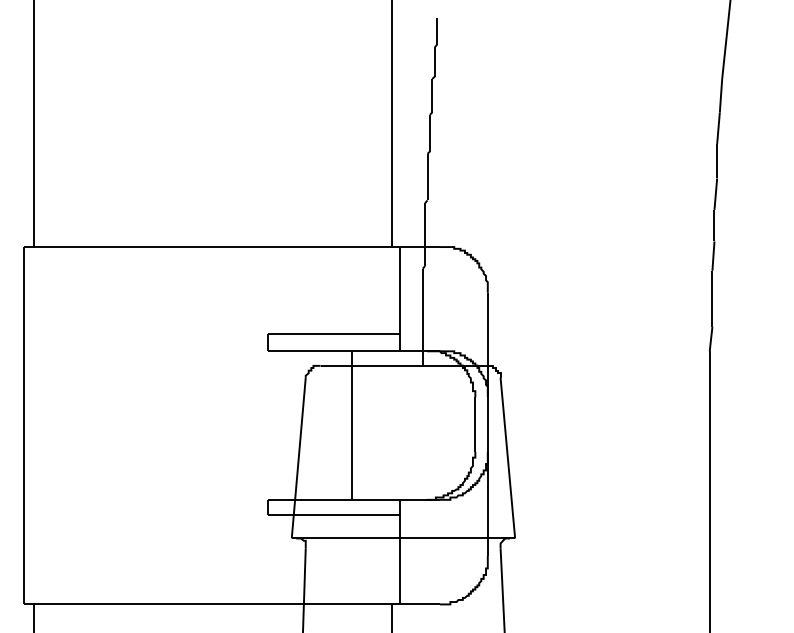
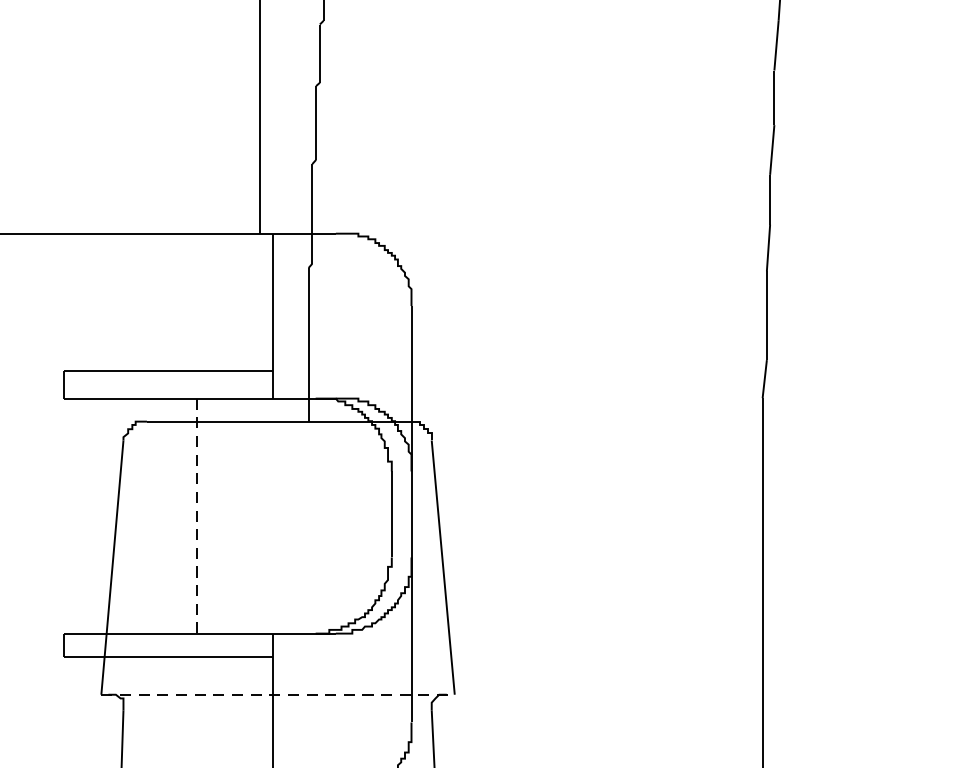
line: (352, 426) -> (197, 517), solid -> dashed
line: (403, 538) -> (278, 694), solid -> dashed

